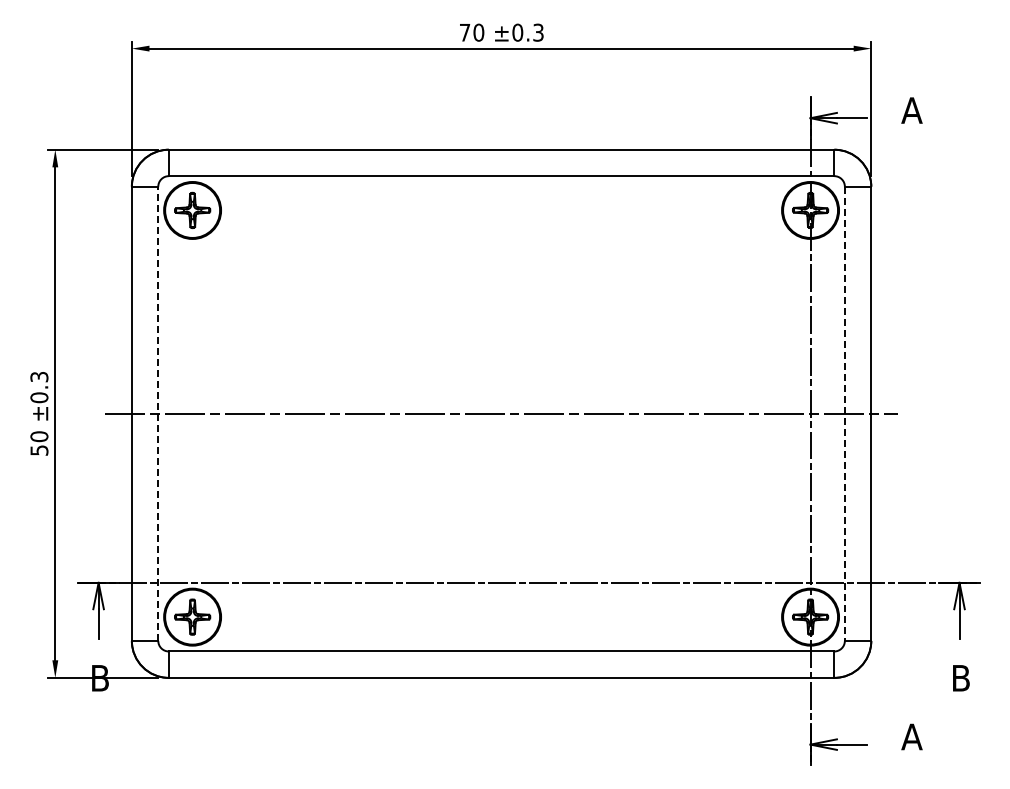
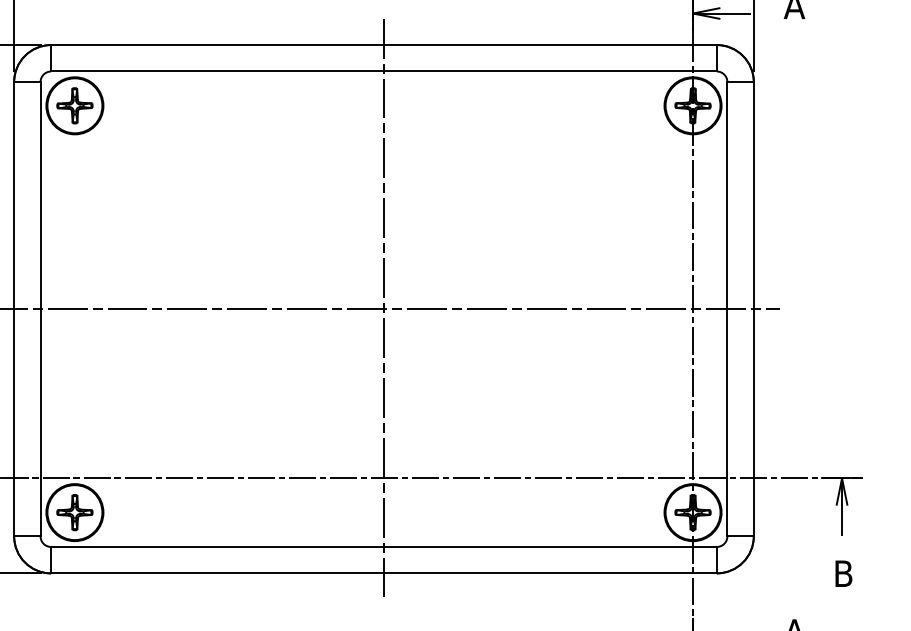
line: (158, 413) -> (40, 308), dashed -> solid
line: (501, 413) -> (383, 308), added
line: (844, 414) -> (727, 309), dashed -> solid

